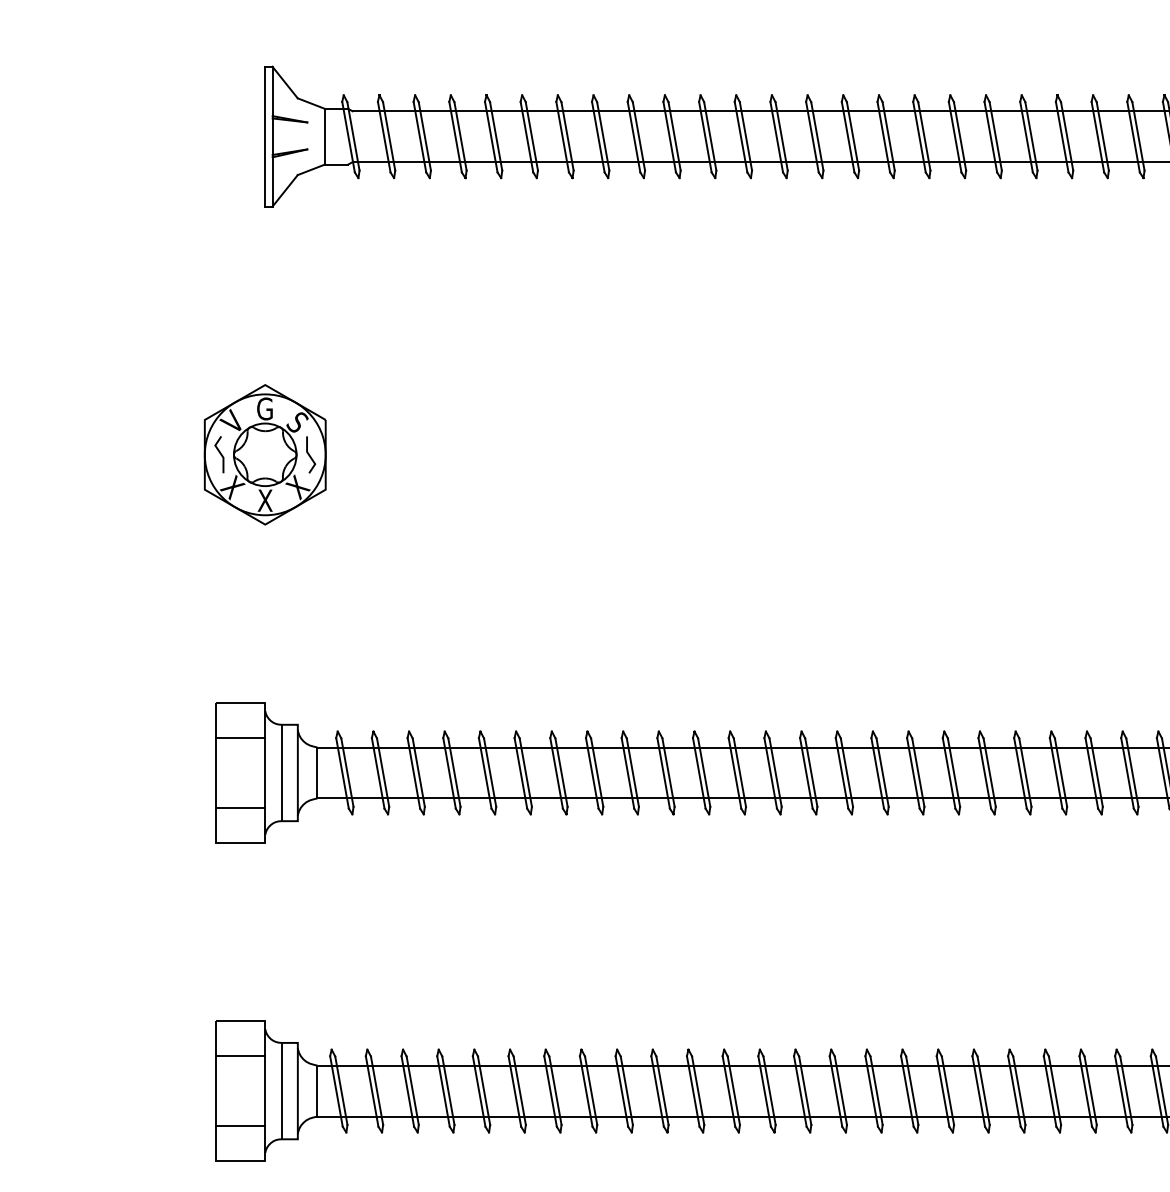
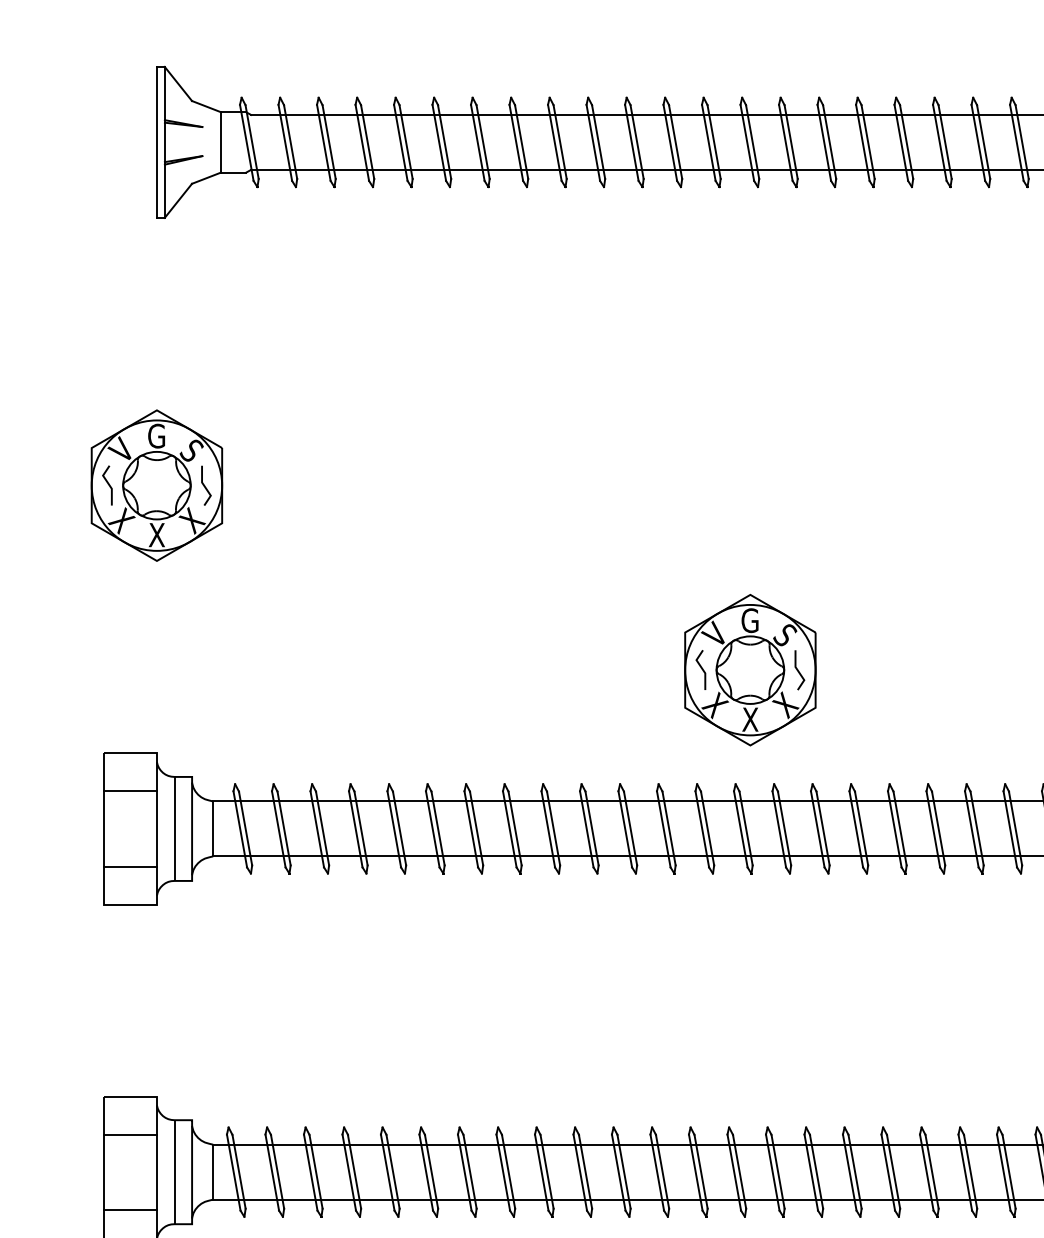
part: (814, 625) -> (749, 669), added

